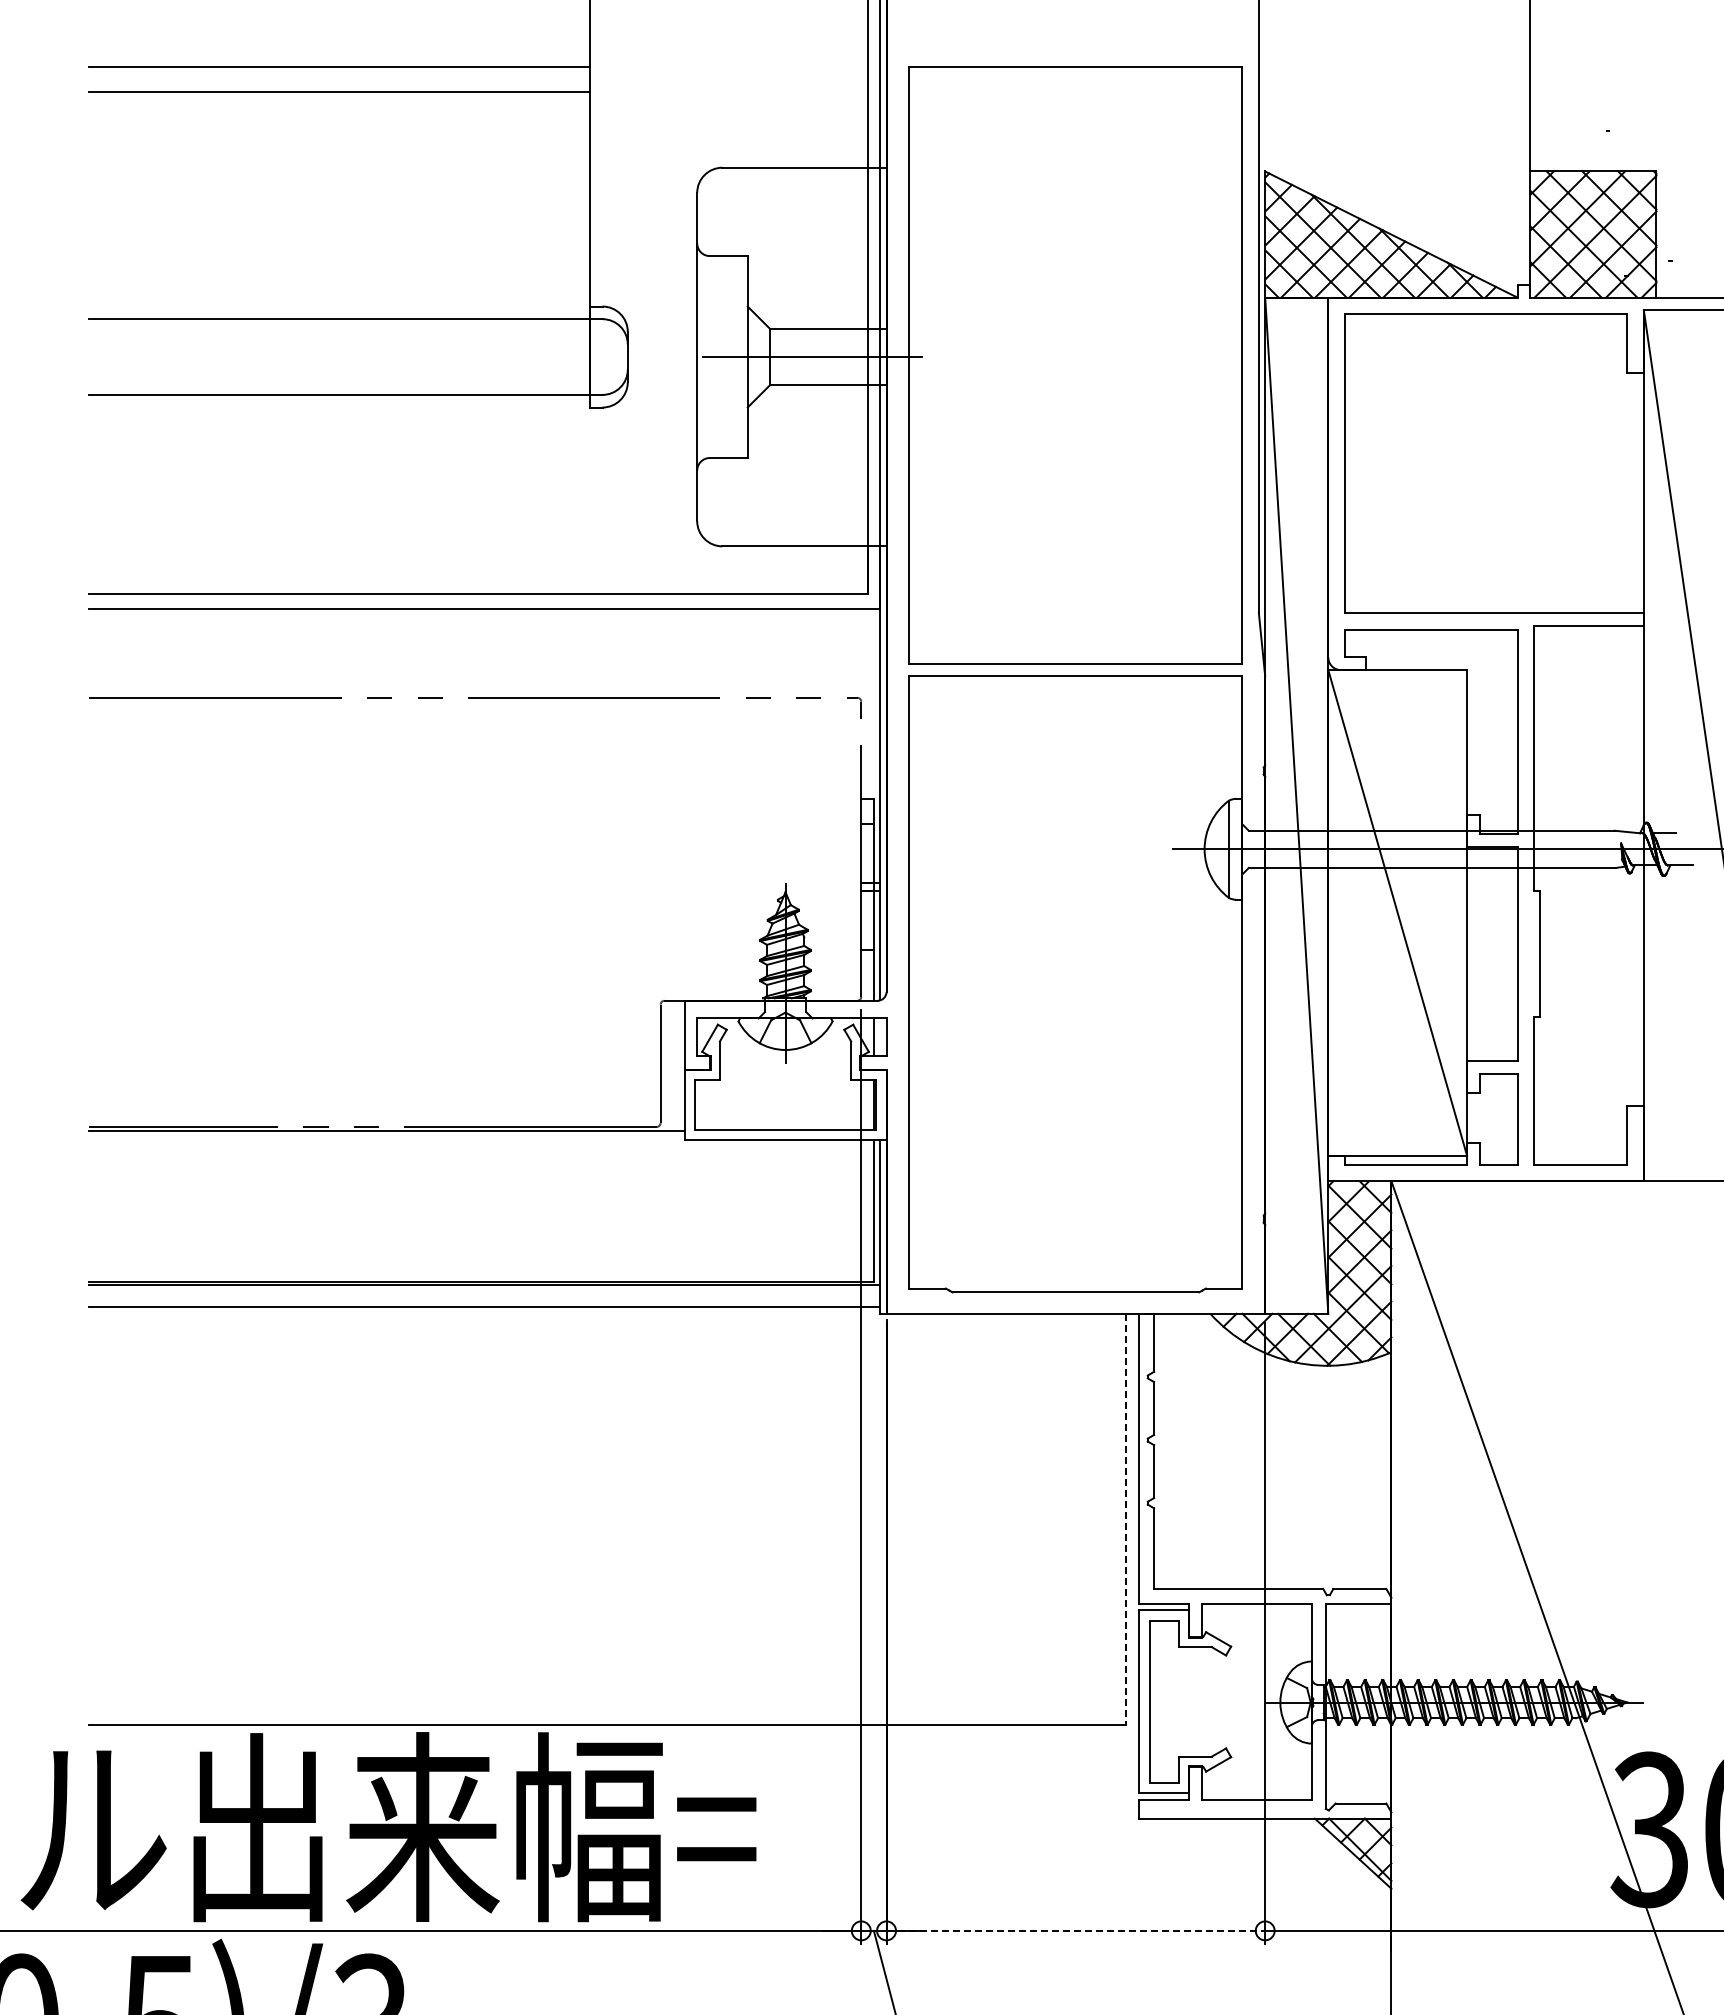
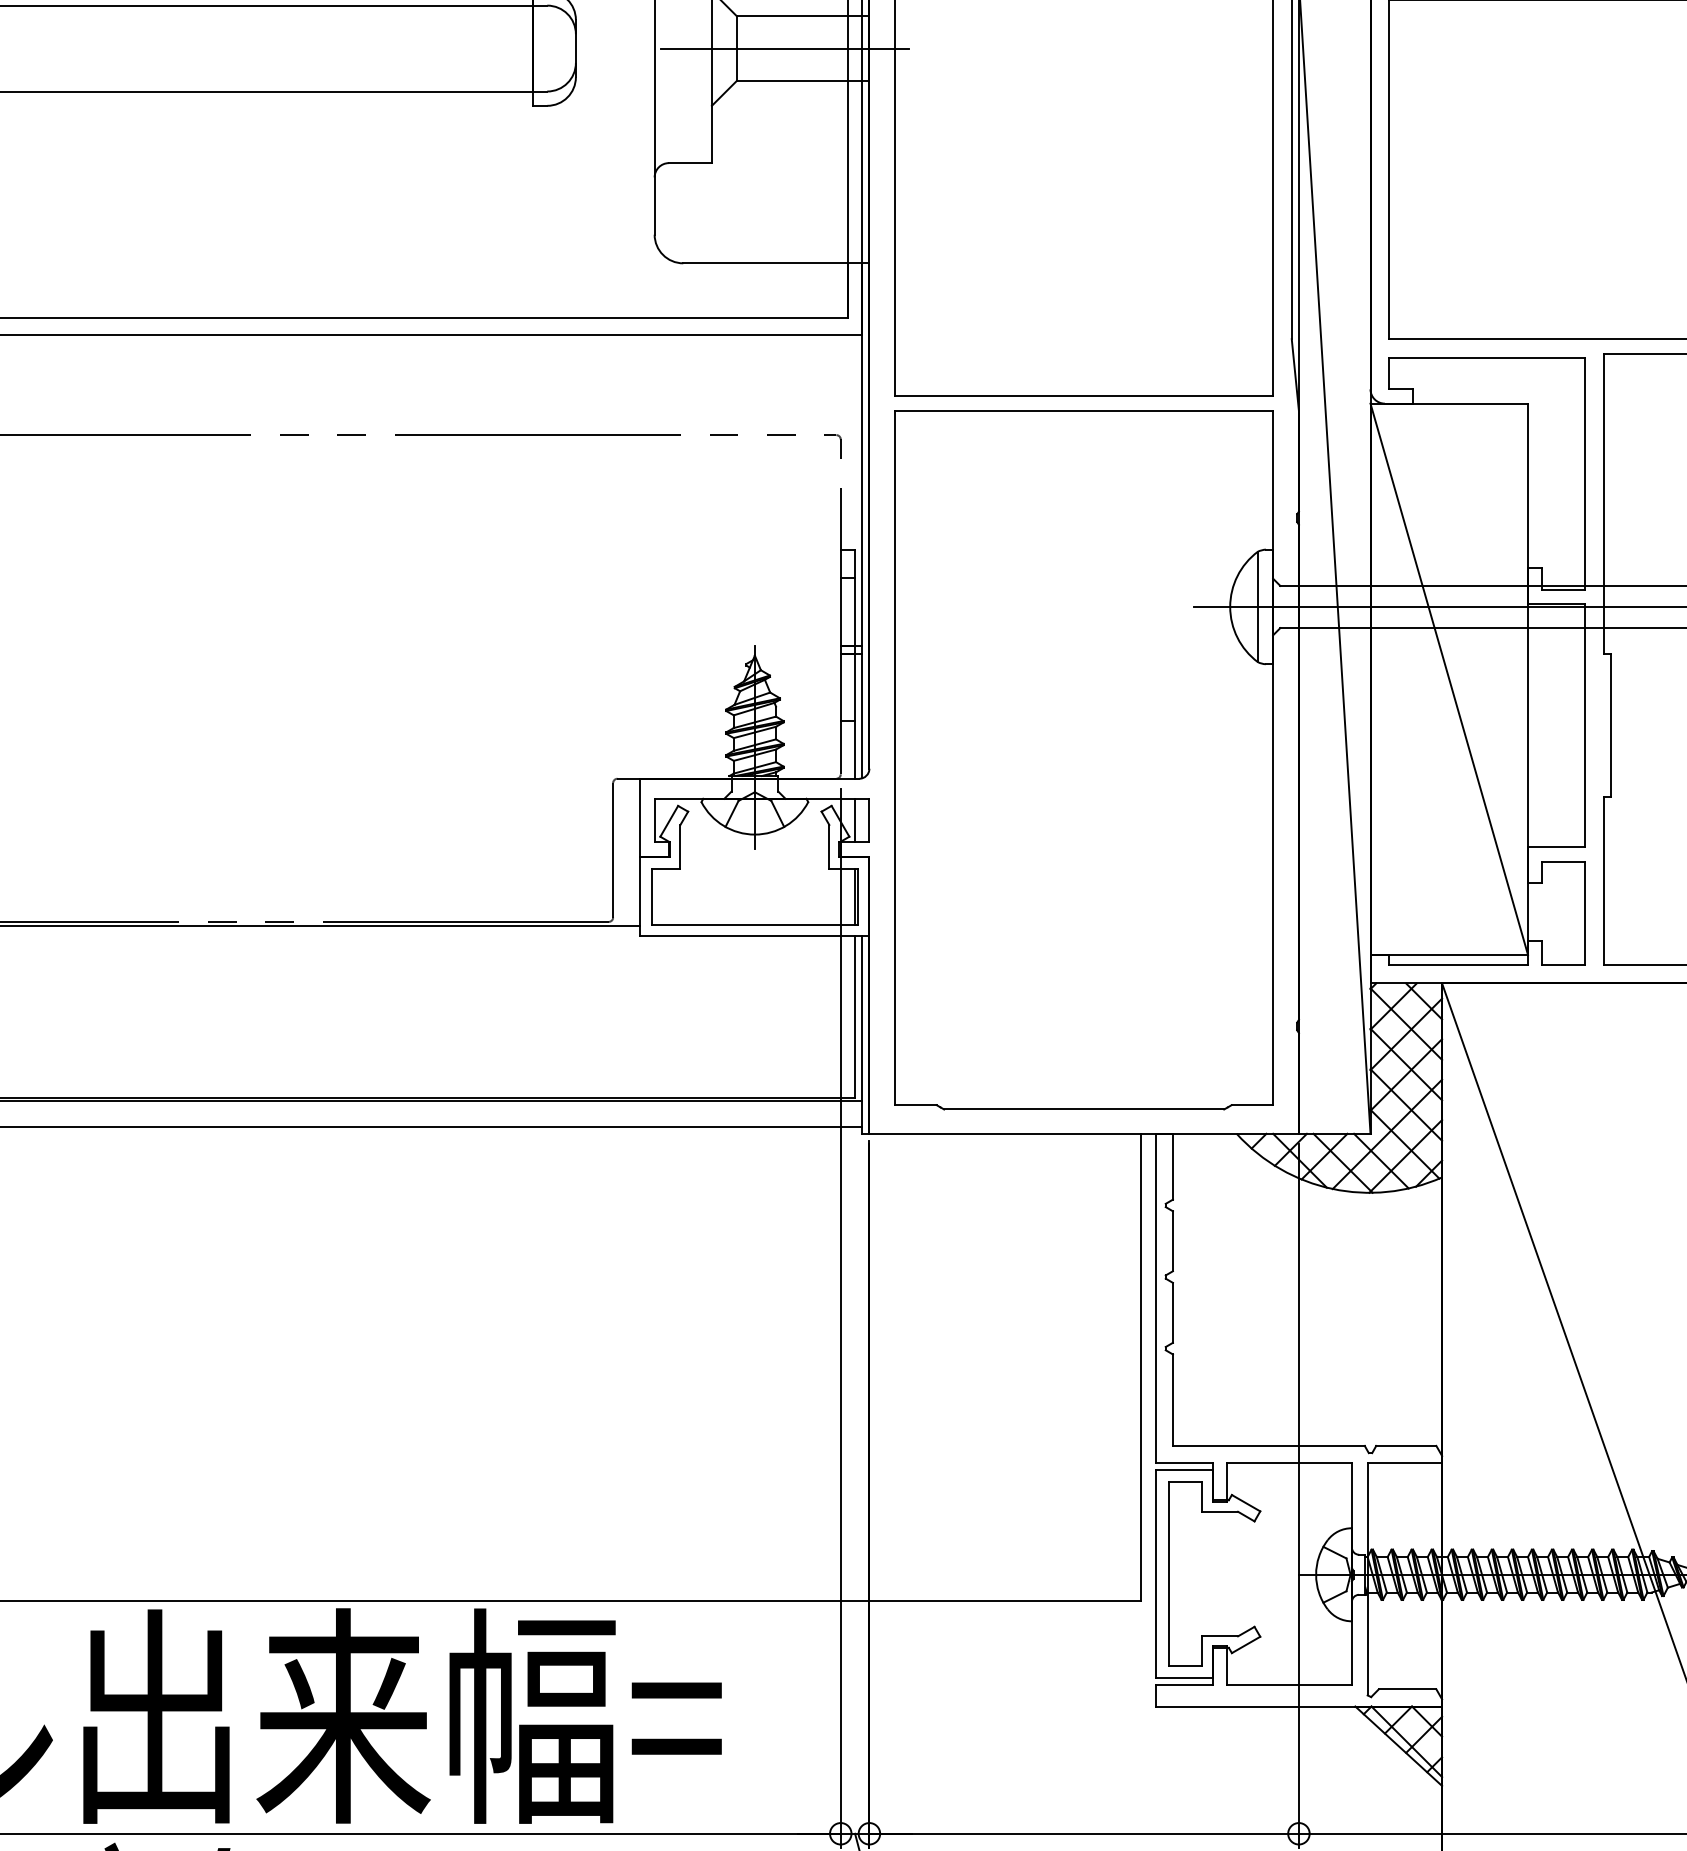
line: (1126, 1519) -> (1141, 1367), dashed -> solid
line: (1076, 1930) -> (1084, 1833), dashed -> solid

